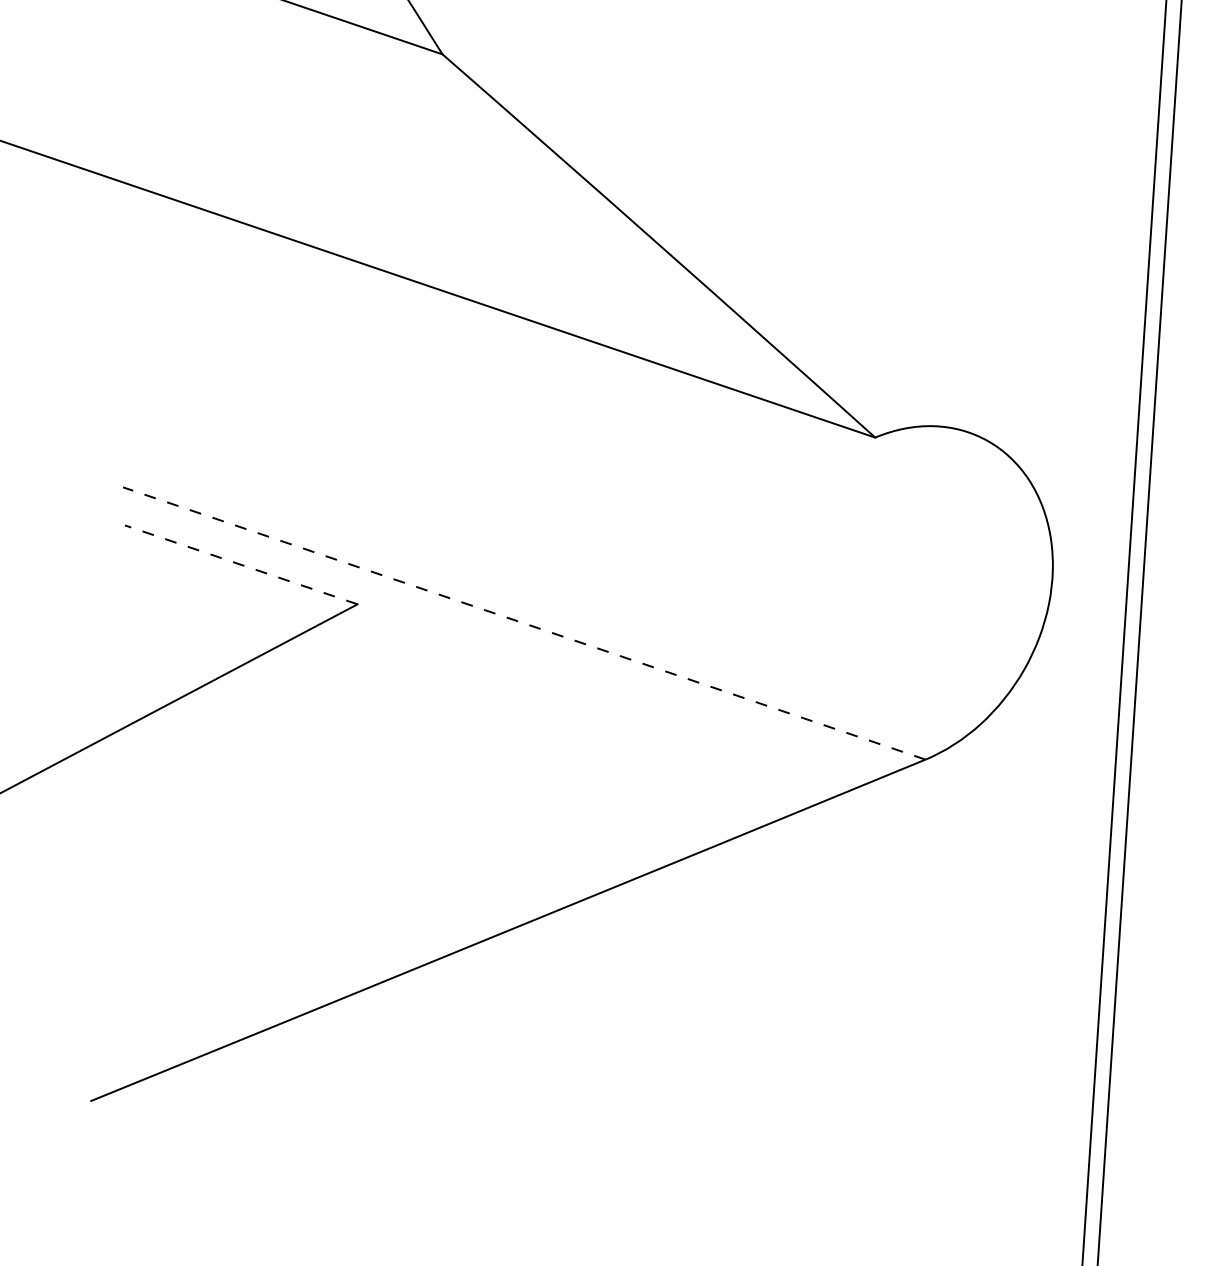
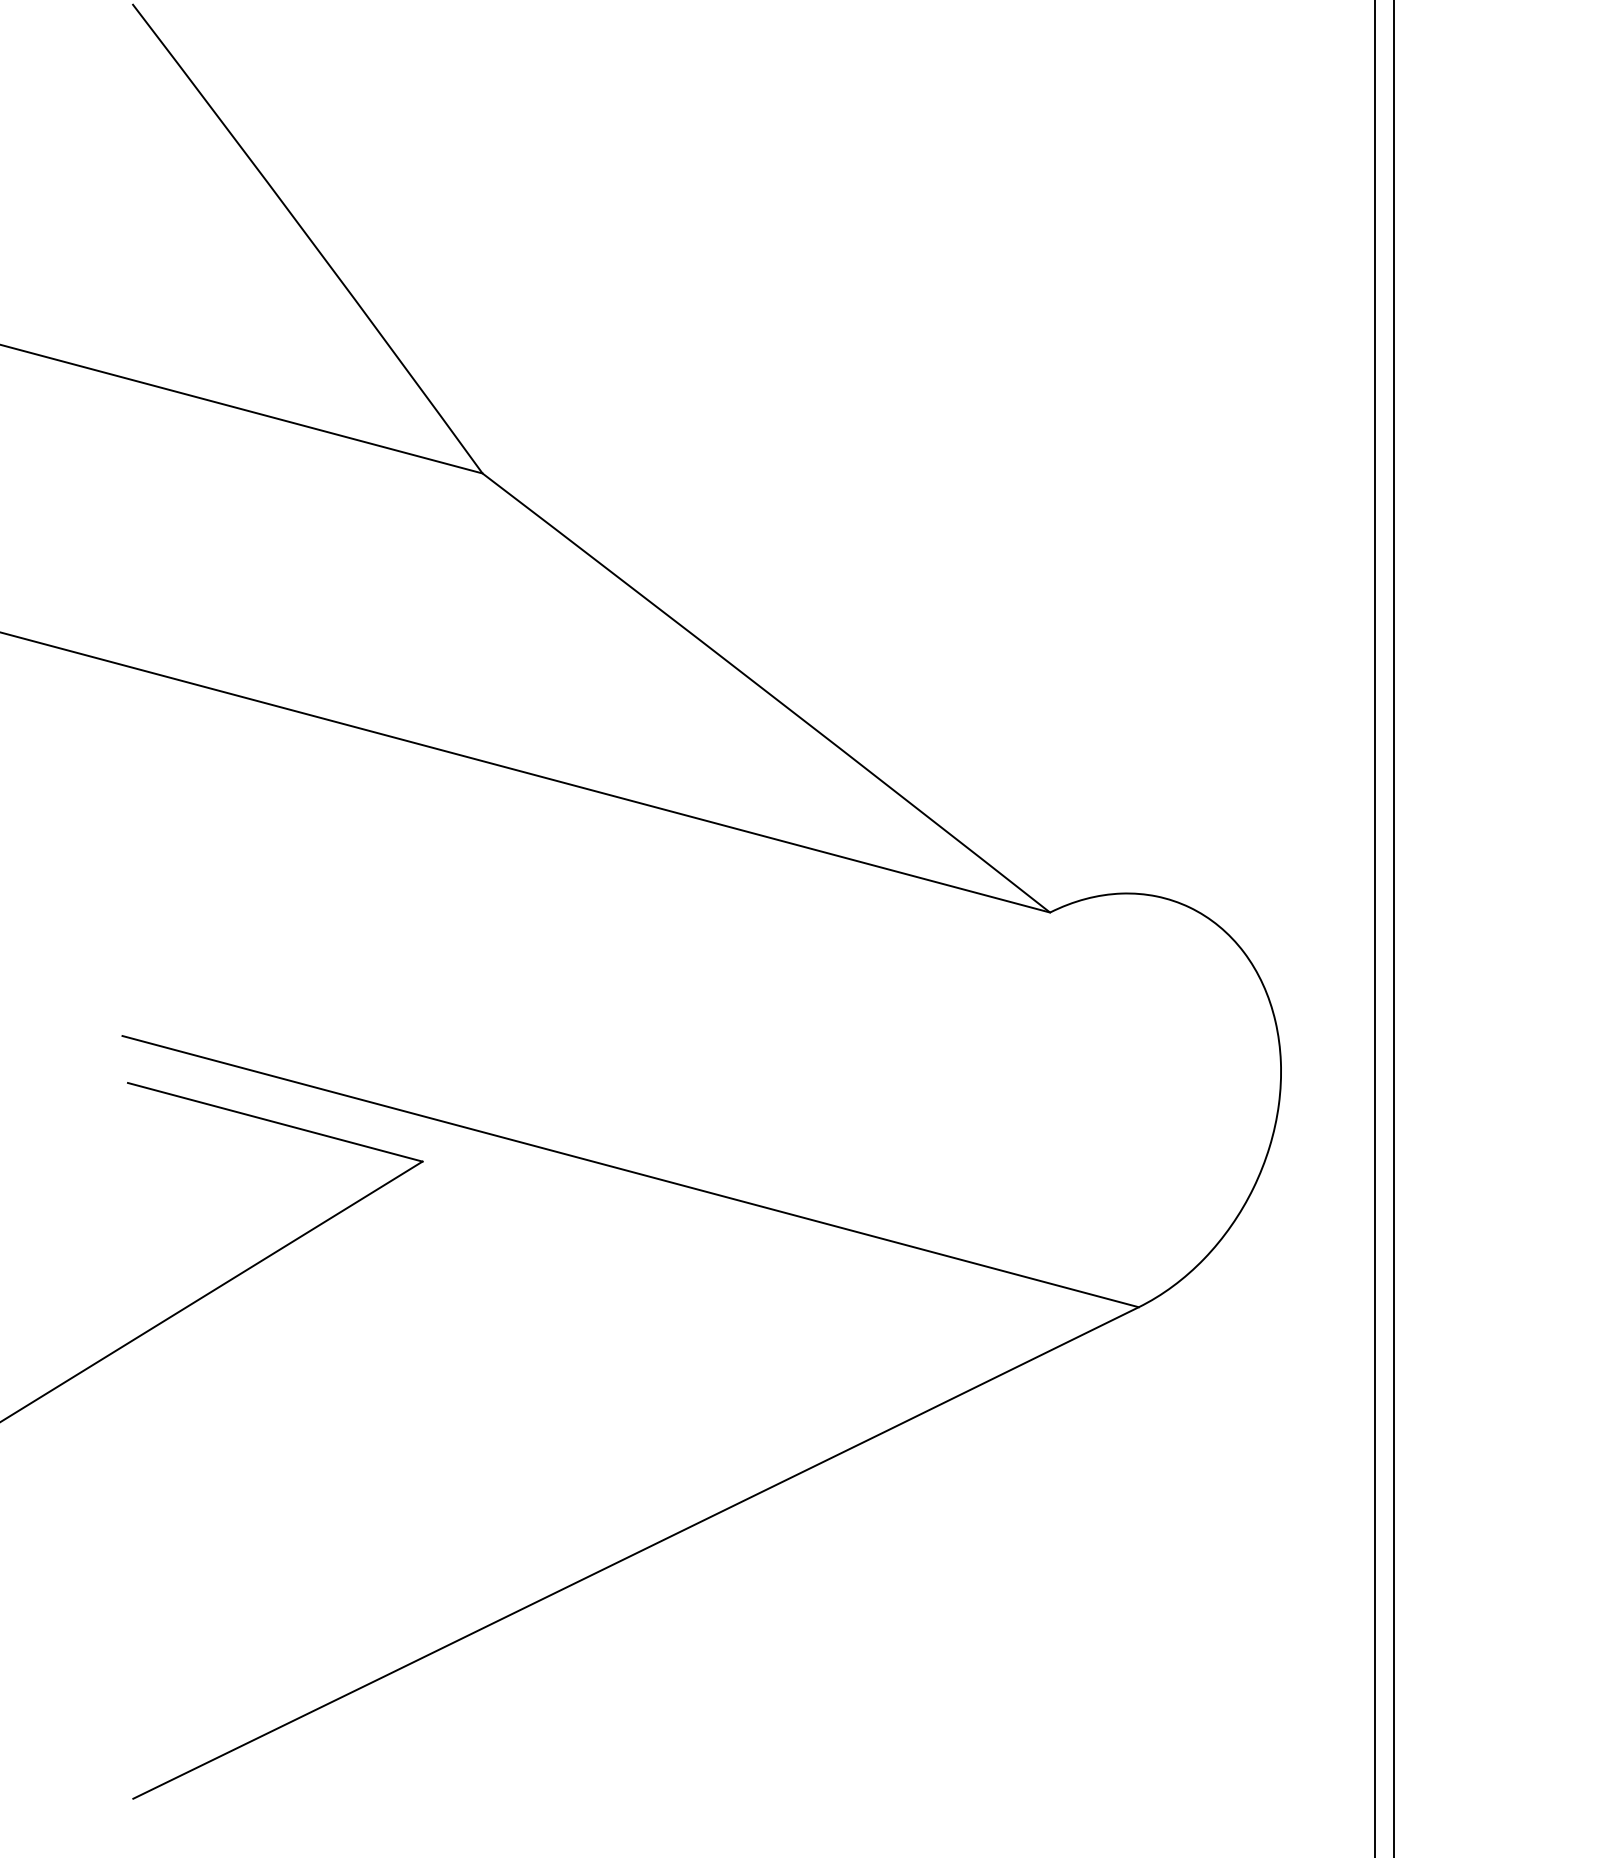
line: (240, 564) -> (274, 1122), dashed -> solid
line: (524, 623) -> (630, 1171), dashed -> solid

